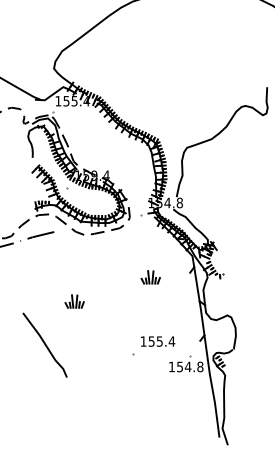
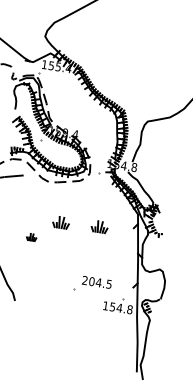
part: (105, 279) -> (60, 222), added
part: (74, 301) -> (31, 237), size x0.6
text: (157, 341) -> (96, 282), 155.4 -> 204.5

